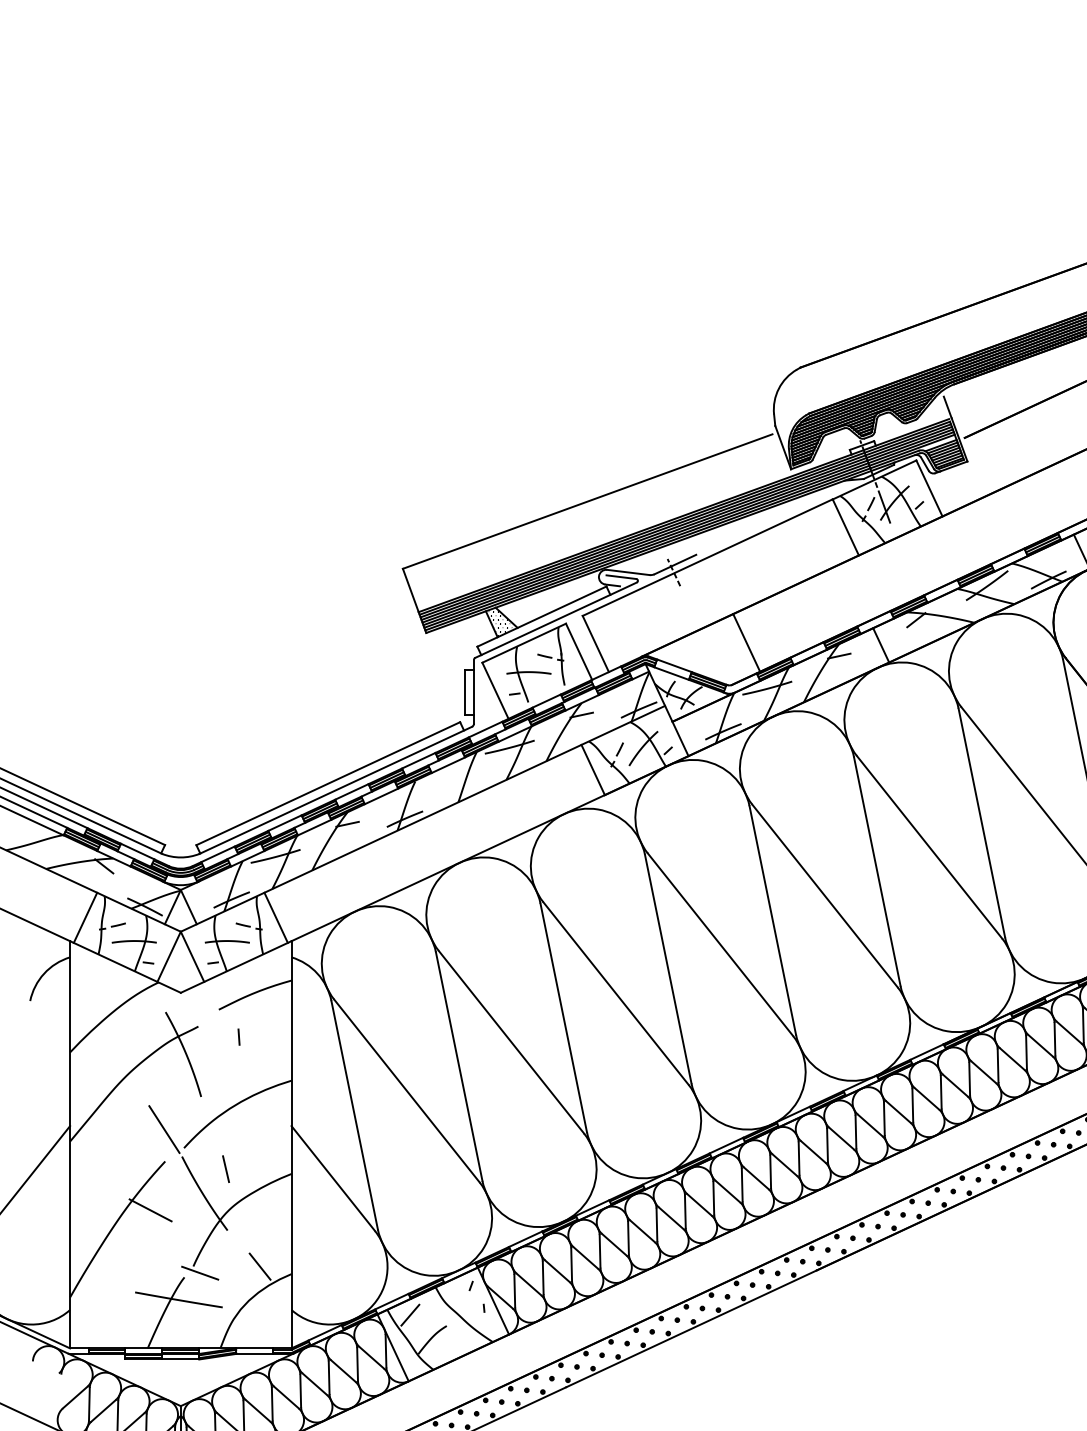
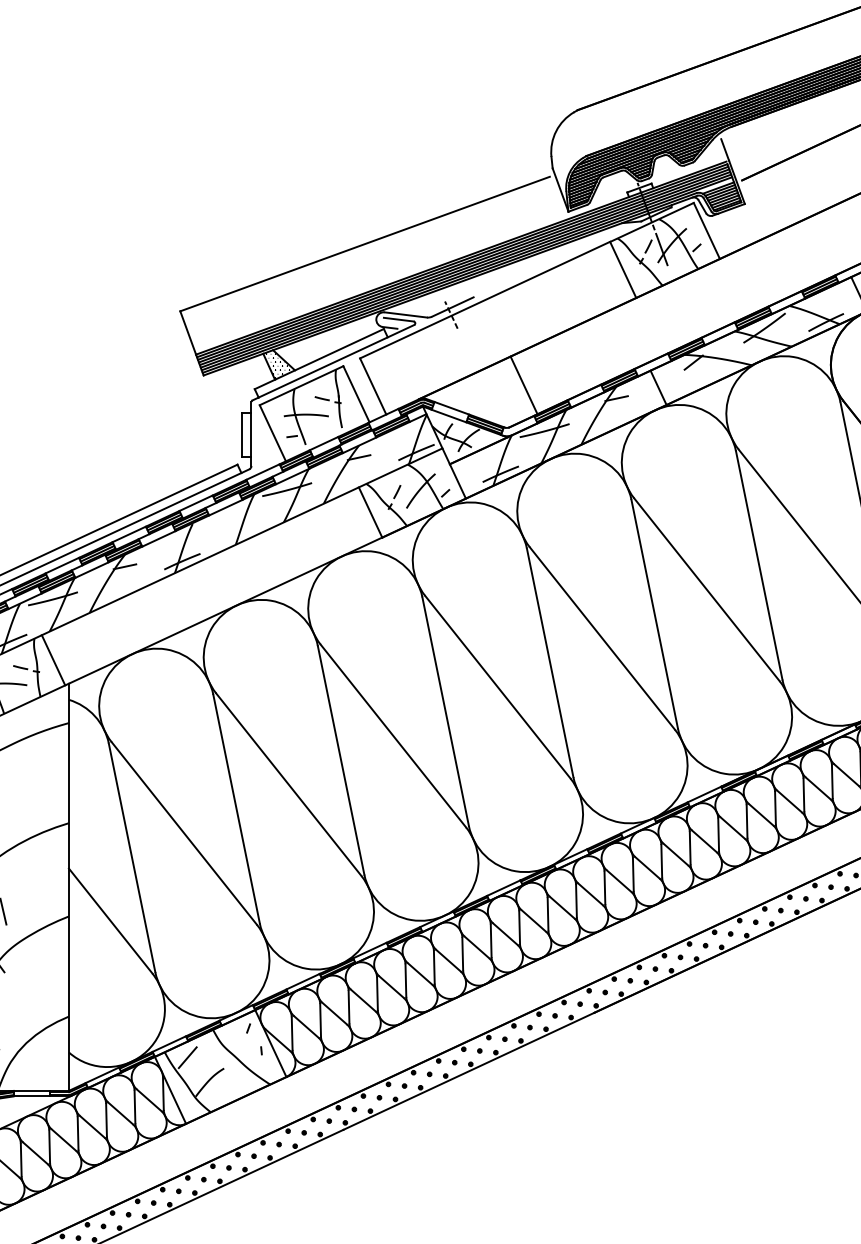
line: (238, 1036) -> (15, 778), removed
line: (259, 1266) -> (36, 1008), removed

